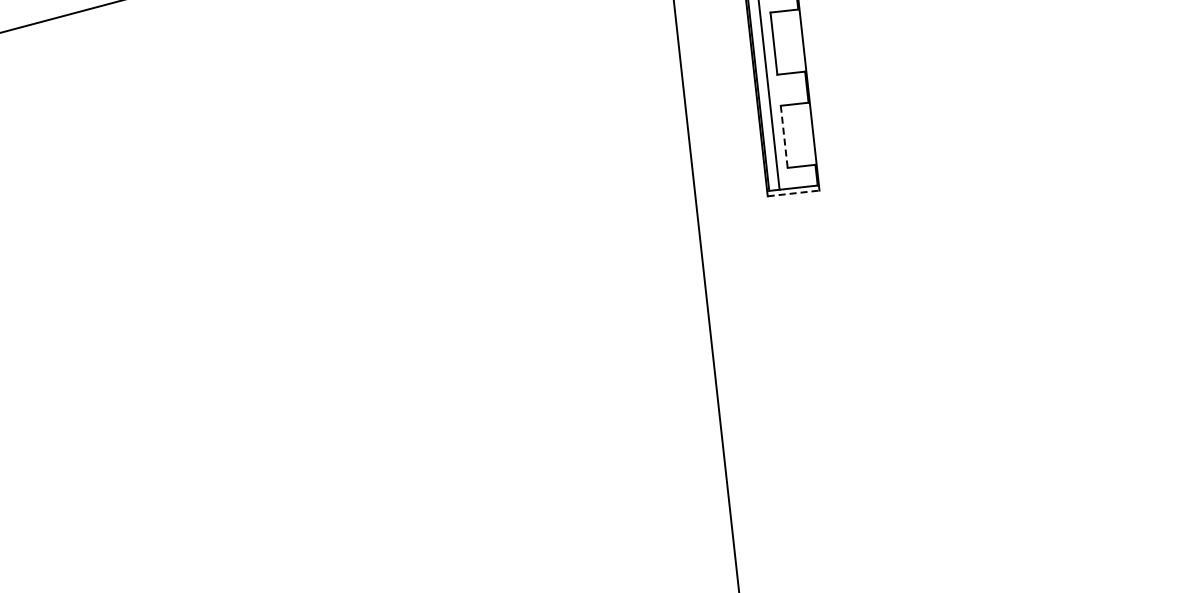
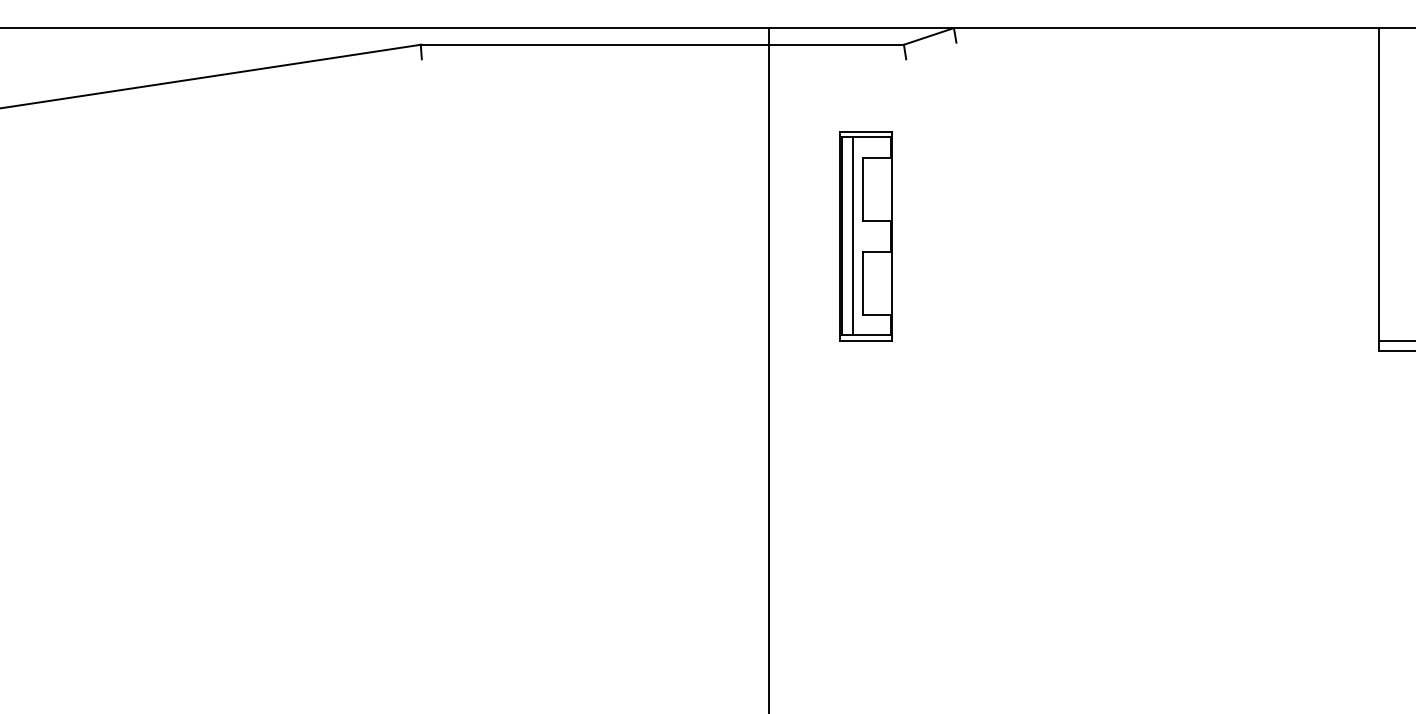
line: (784, 136) -> (863, 283), dashed -> solid
line: (793, 193) -> (866, 340), dashed -> solid

